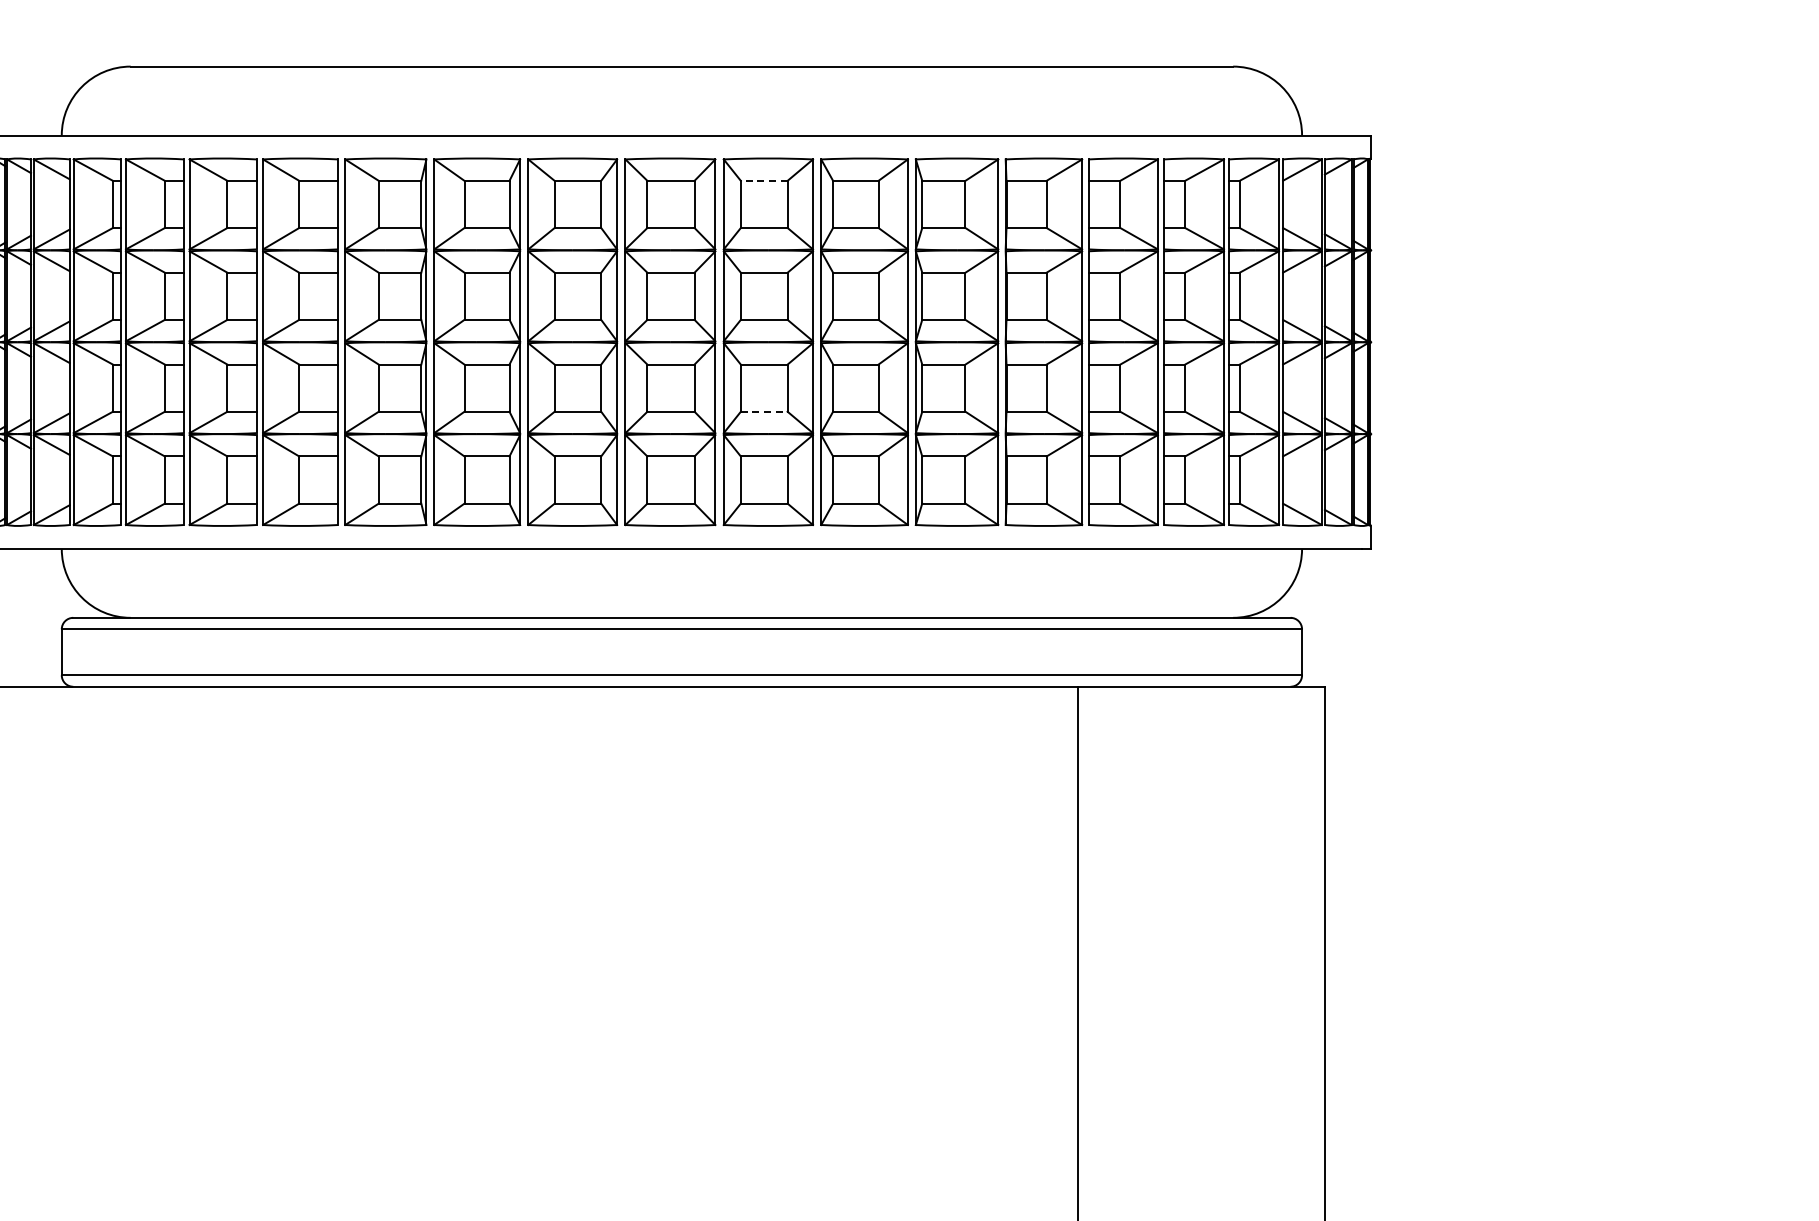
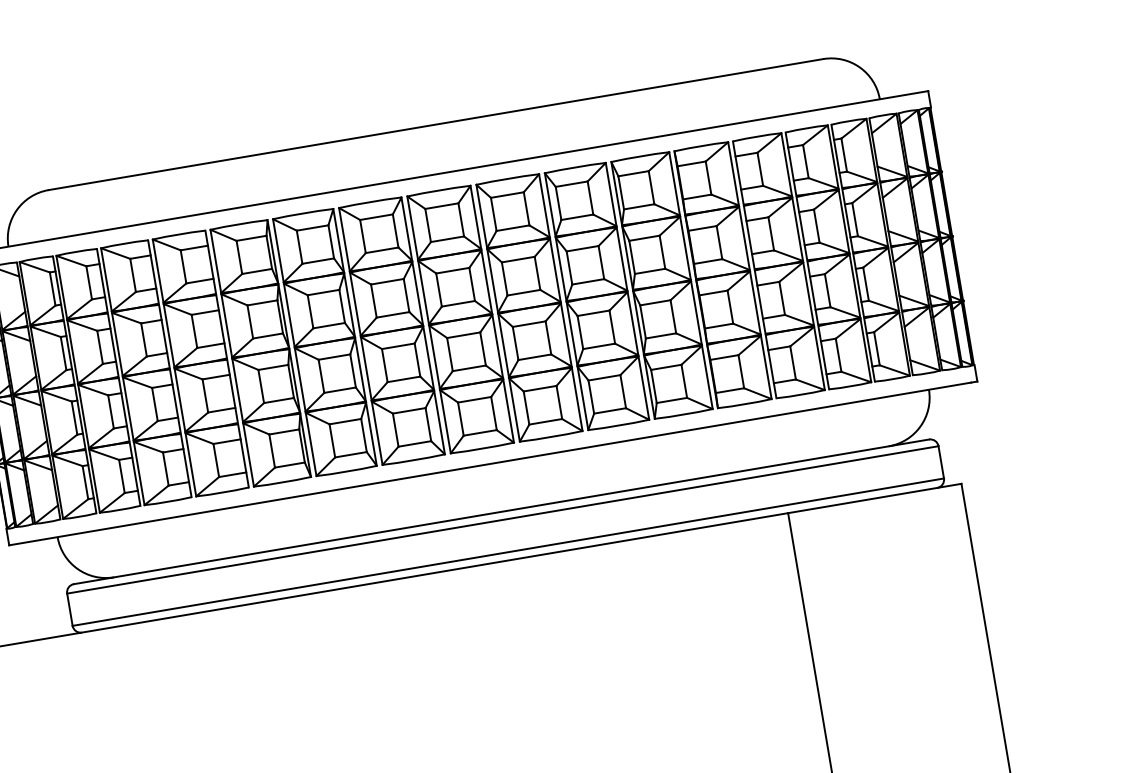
line: (763, 180) -> (506, 194), dashed -> solid
line: (764, 411) -> (534, 357), dashed -> solid

